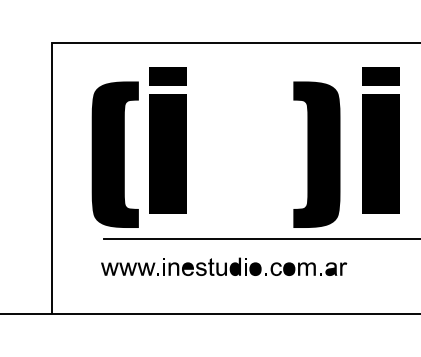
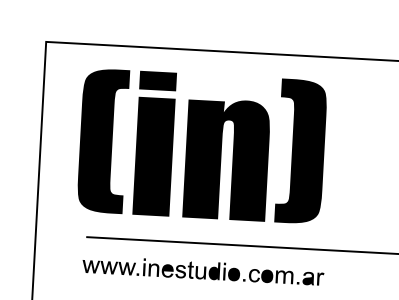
part: (380, 140) -> (363, 154), removed
fill: (241, 152) -> (226, 159), added
part: (114, 154) -> (102, 140), moved
part: (316, 154) -> (300, 151), moved

